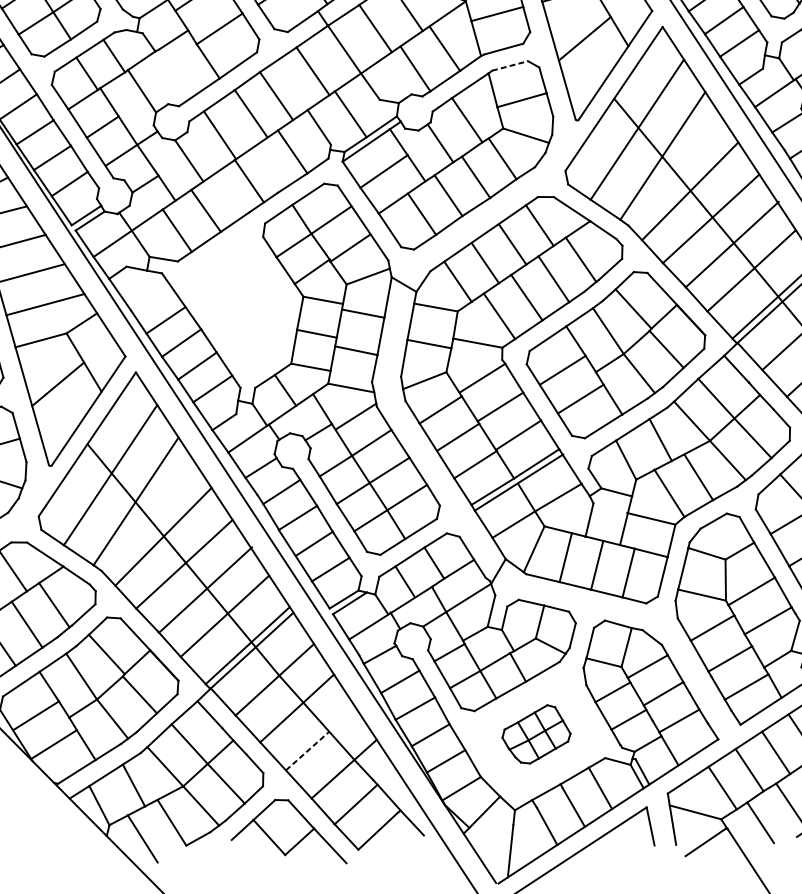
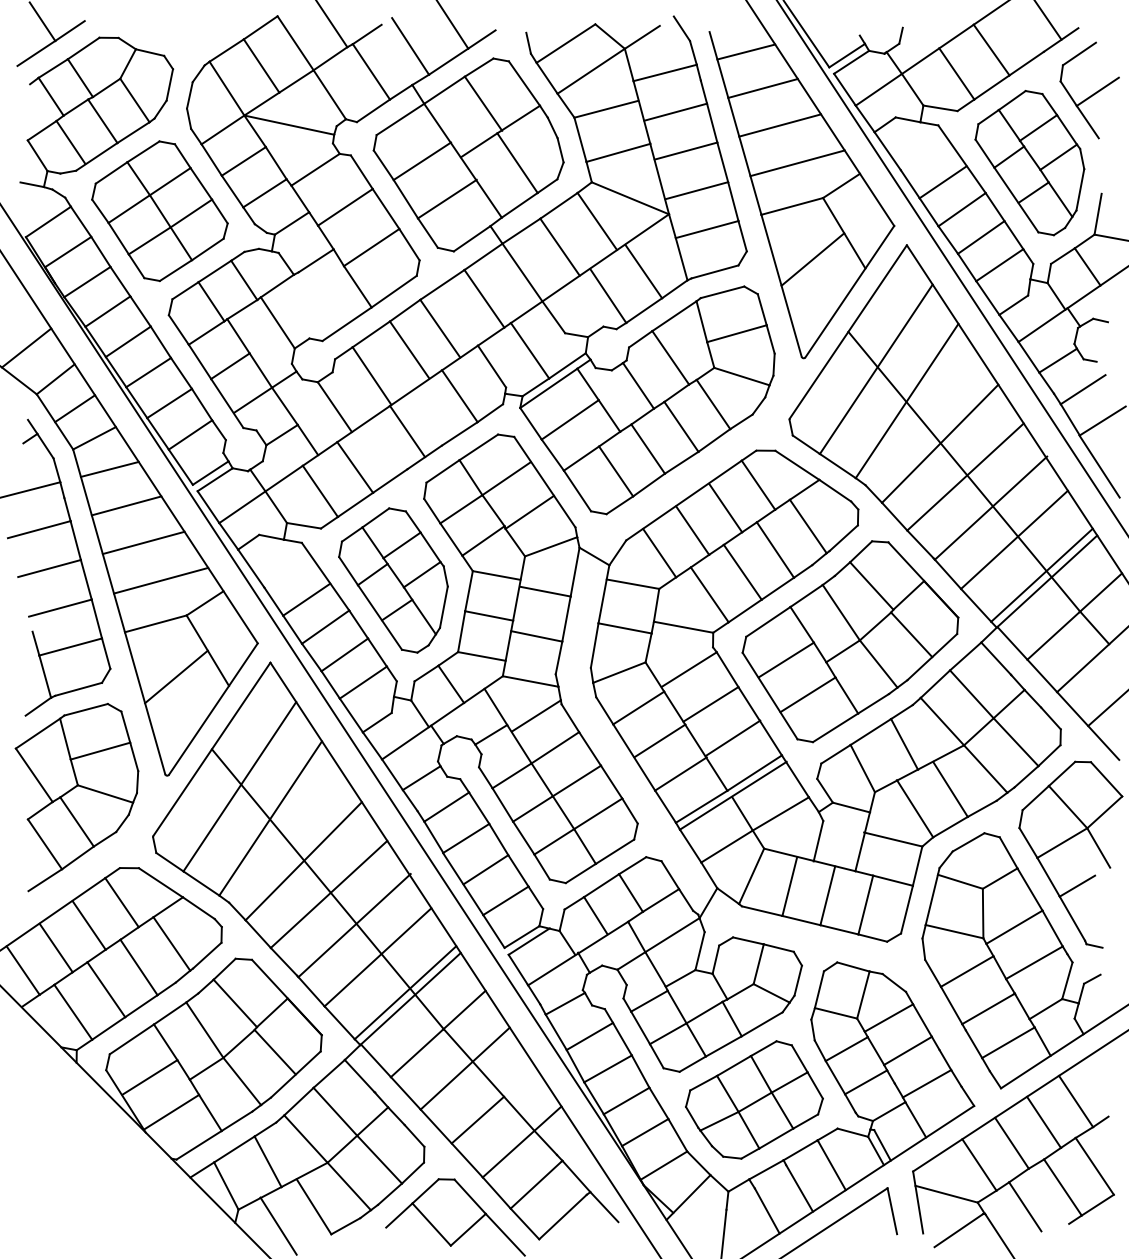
line: (510, 66) -> (722, 292), dashed -> solid
part: (237, 304) -> (393, 580), added
part: (536, 733) -> (754, 1099), size x1.67
line: (308, 750) -> (478, 1119), dashed -> solid

